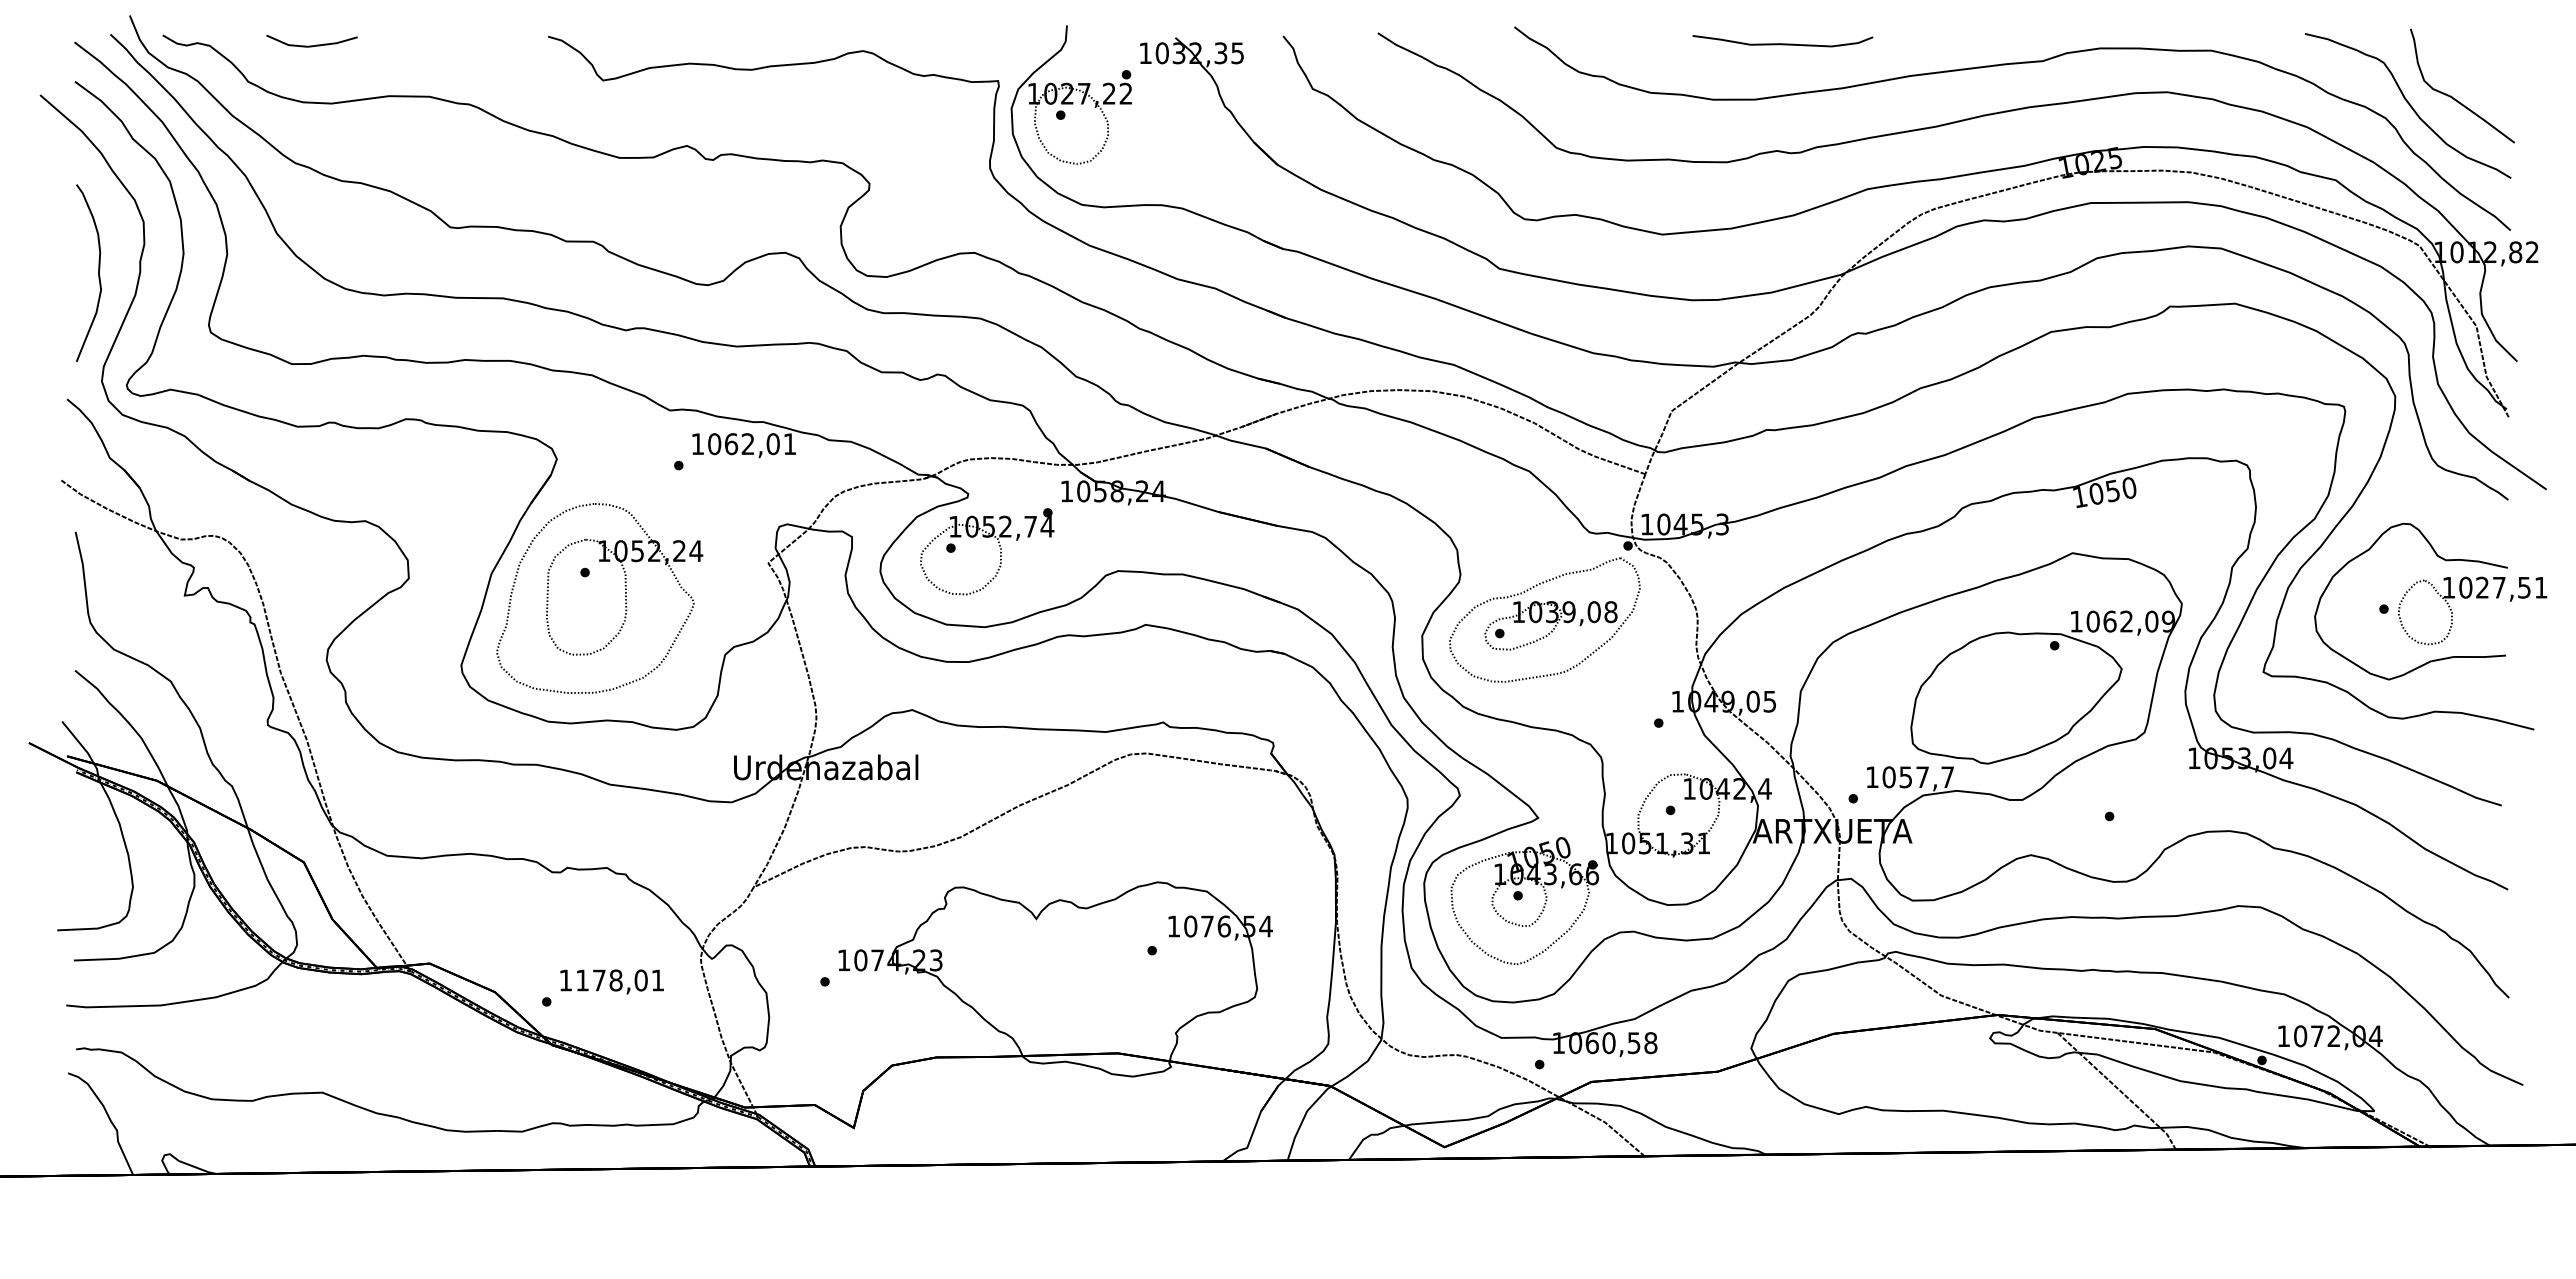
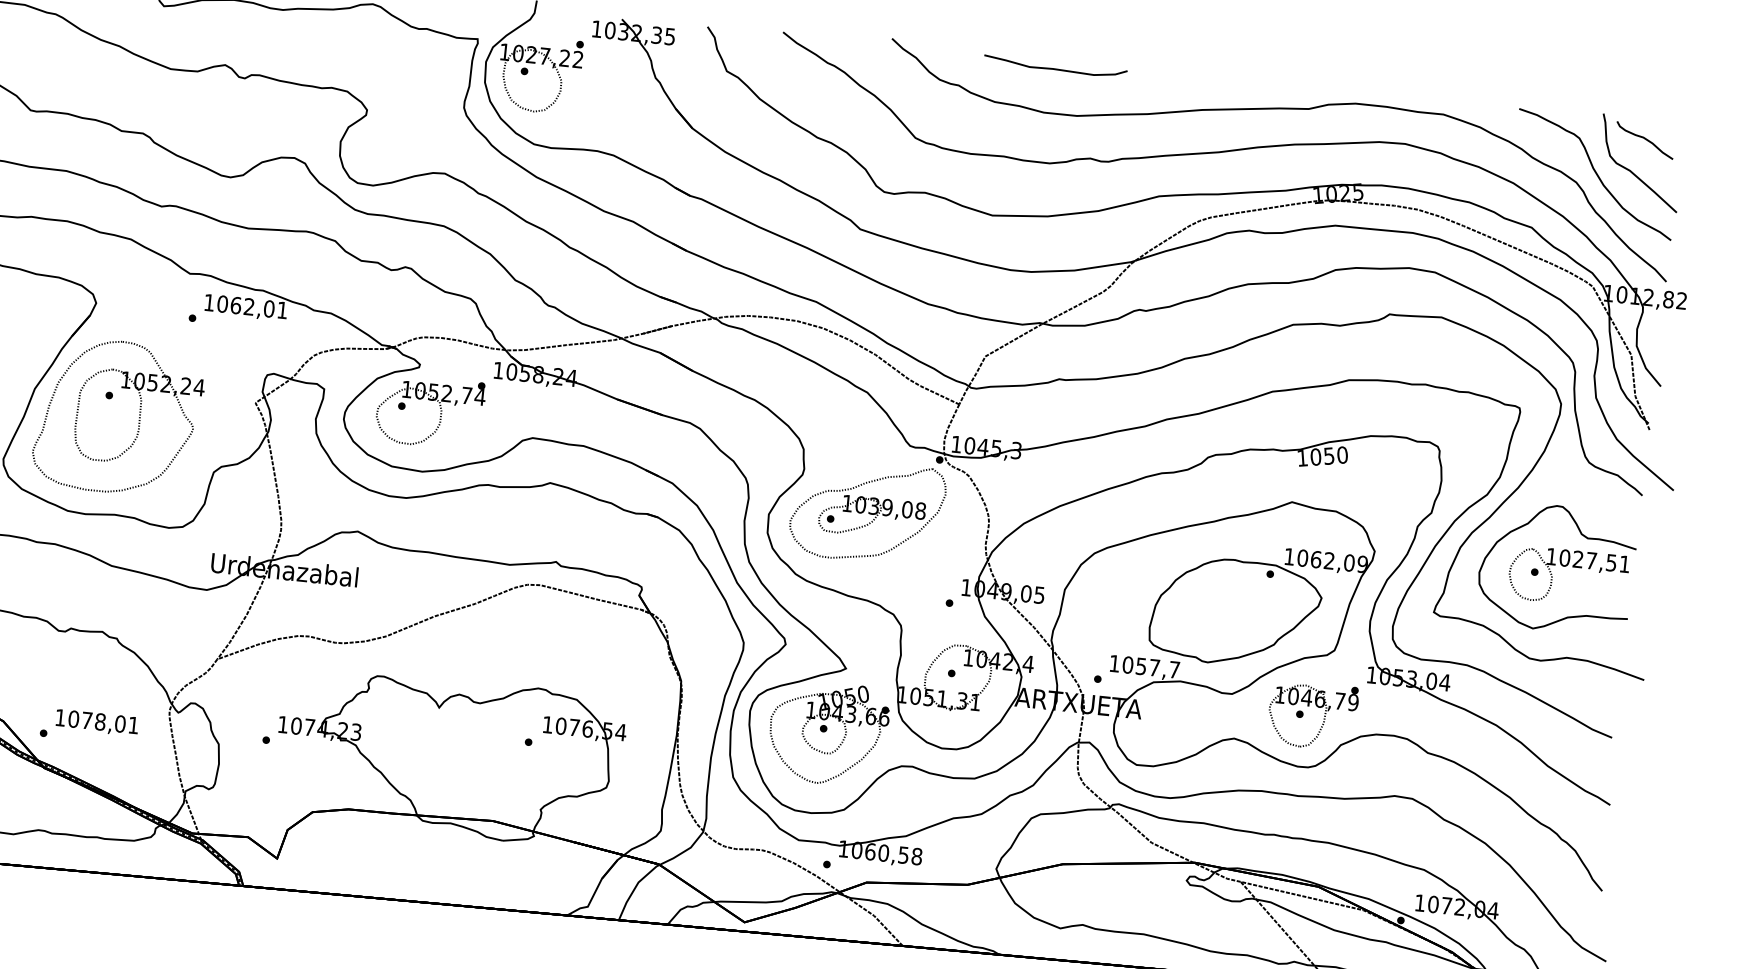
curve: (1782, 43) -> (1055, 68), moved
curve: (2465, 55) -> (1644, 139), added
part: (2476, 598) -> (1572, 567), moved
part: (2120, 805) -> (1309, 706), added
text: (582, 980) -> (73, 719), 1178,01 -> 1078,01

